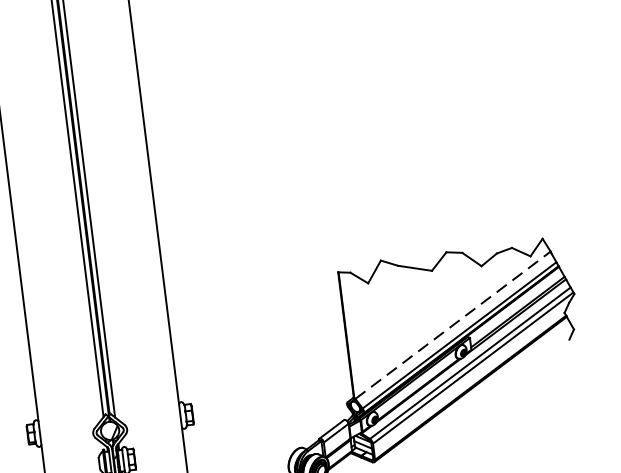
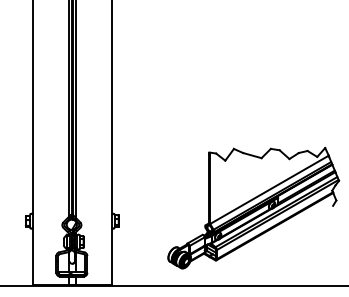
line: (452, 324) -> (269, 189), dashed -> solid

